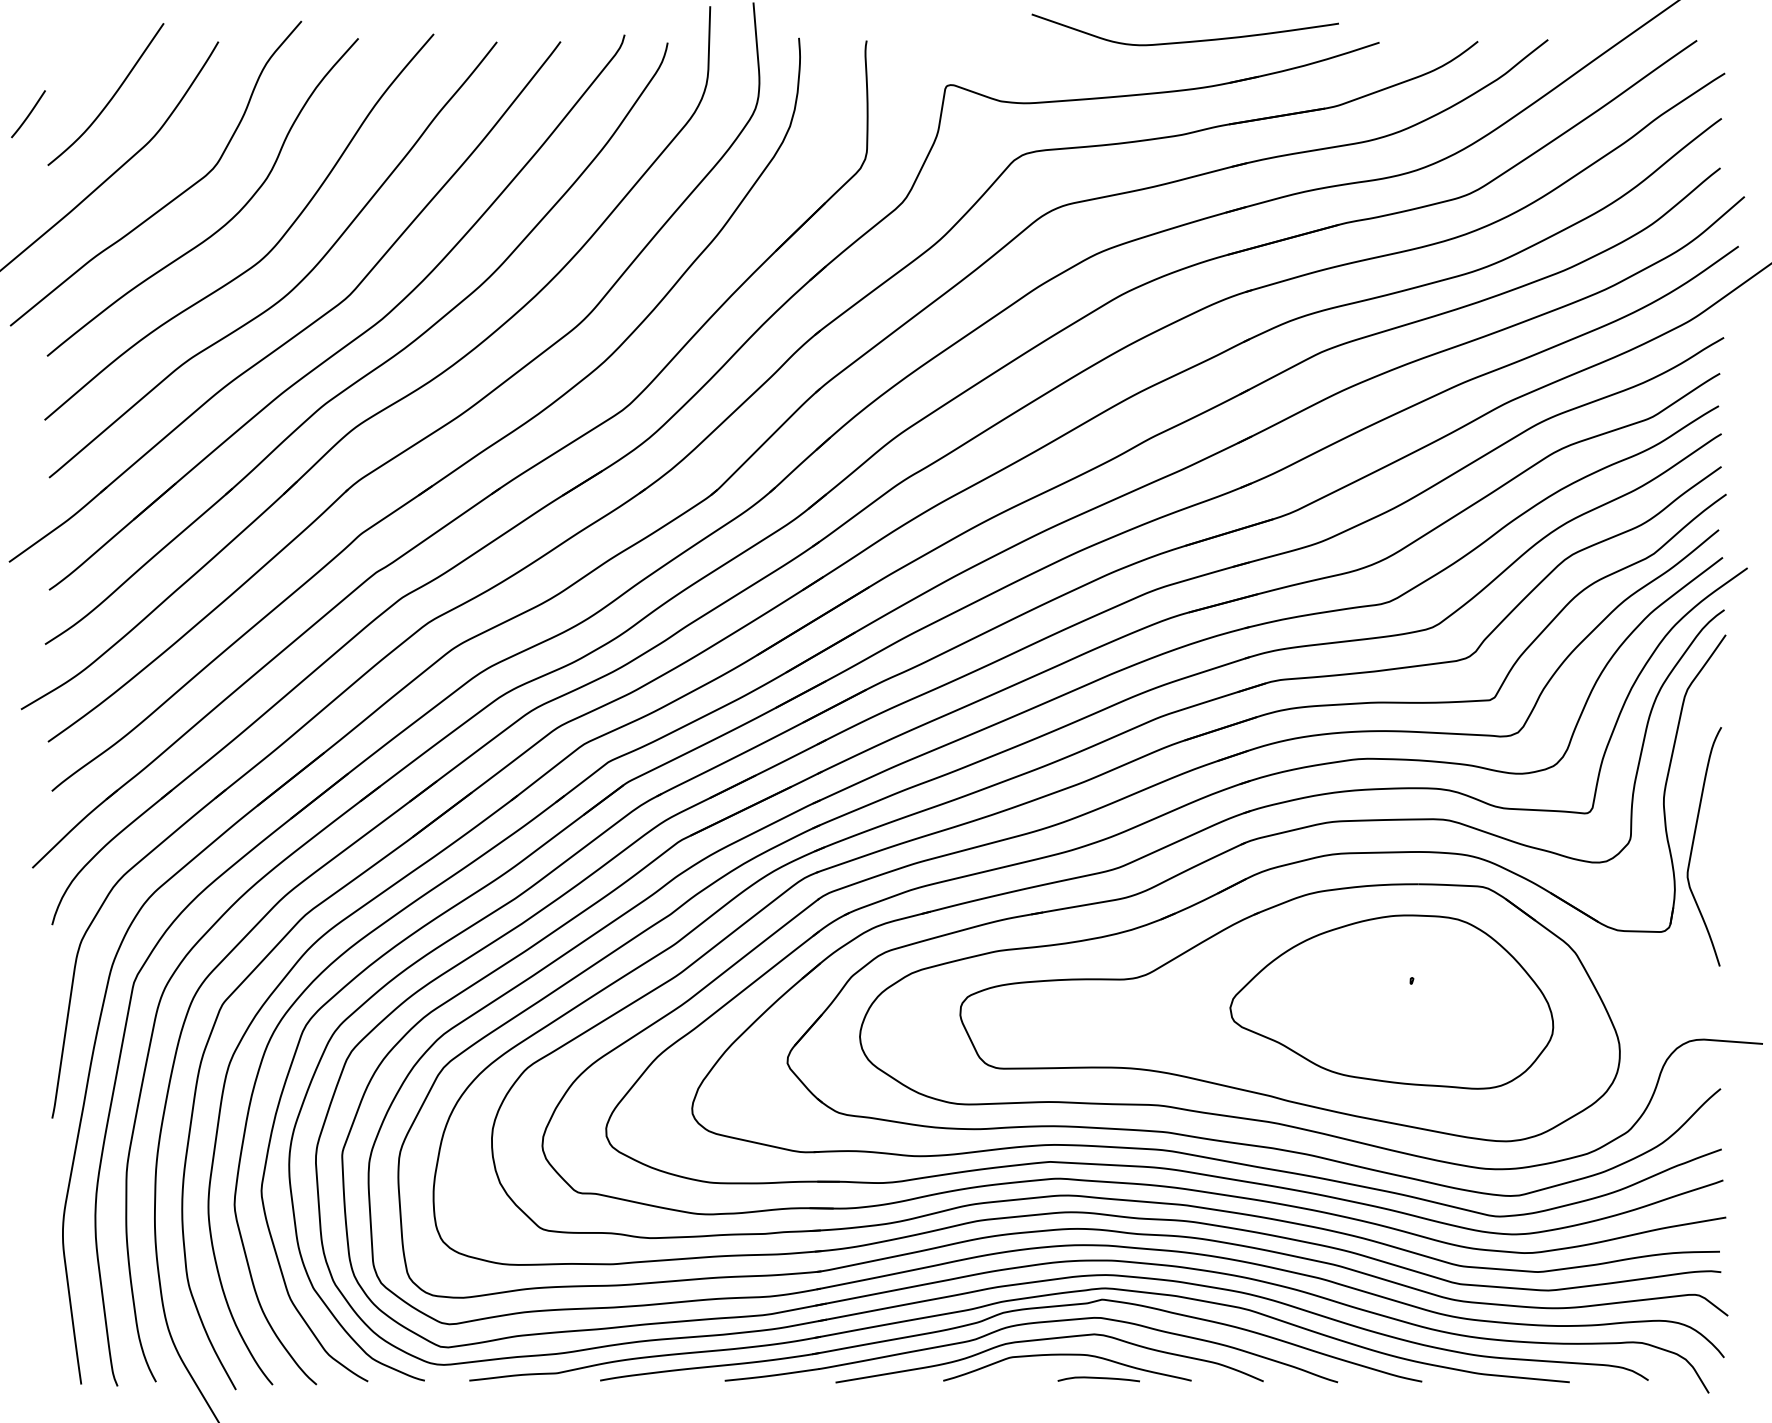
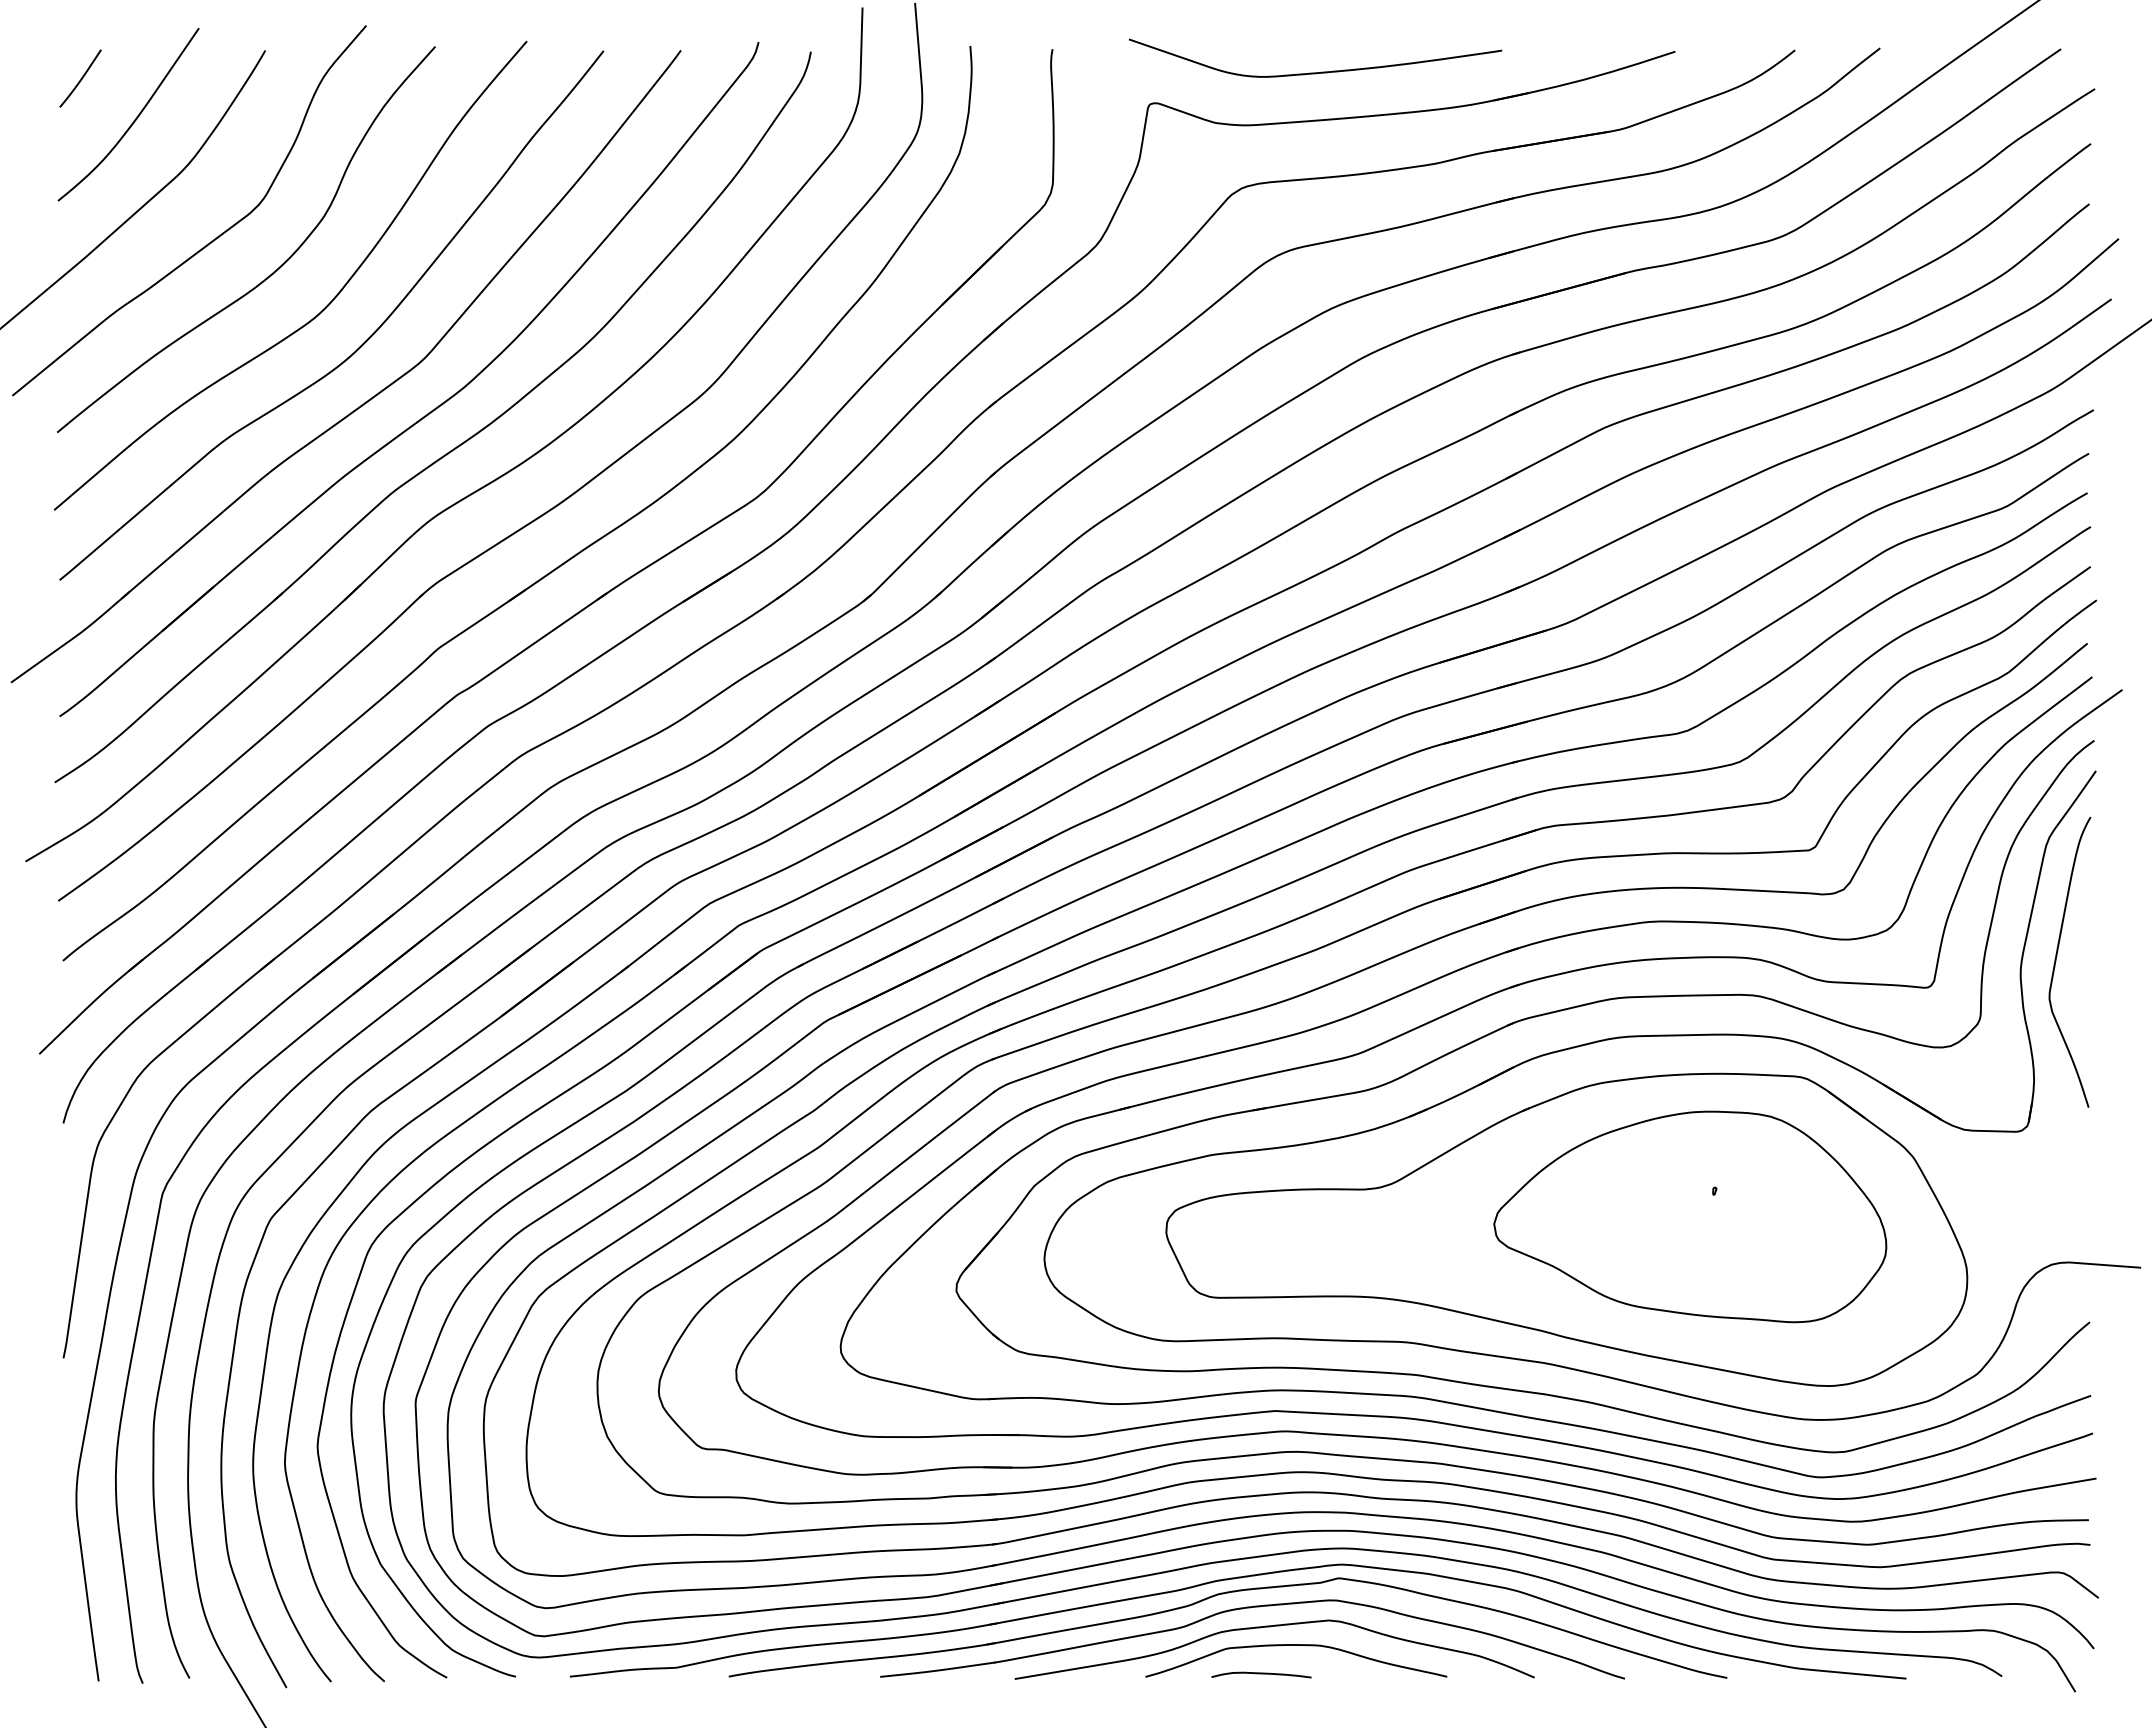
curve: (1185, 41) -> (1315, 72), moved
curve: (28, 114) -> (80, 78), moved
curve: (1693, 846) -> (2056, 961), moved
curve: (1098, 1378) -> (1261, 1674), moved

